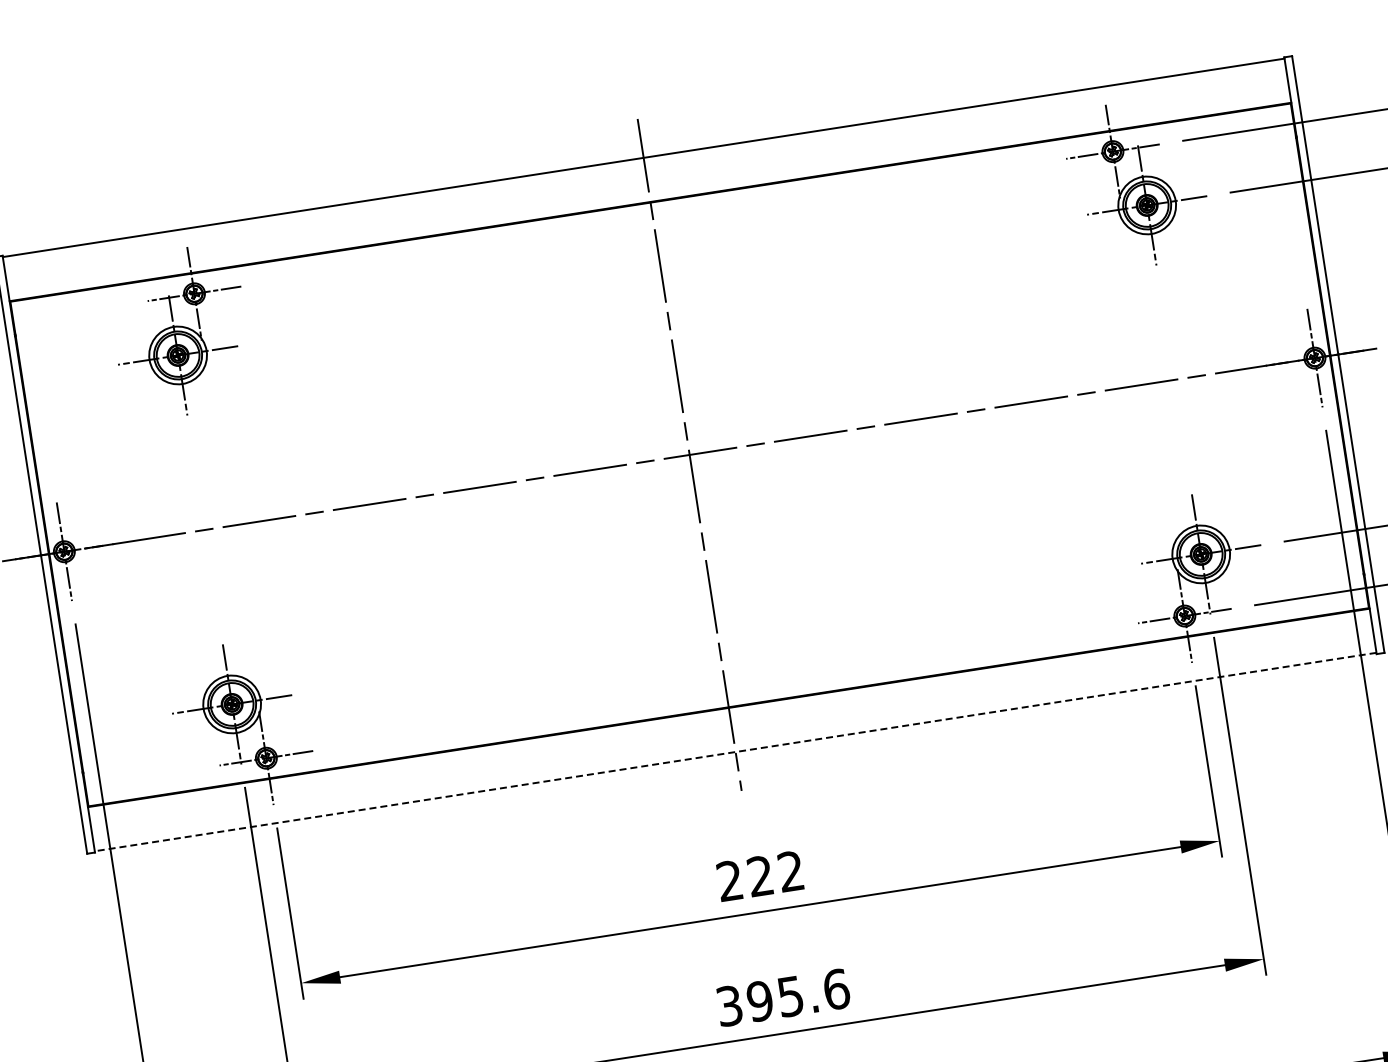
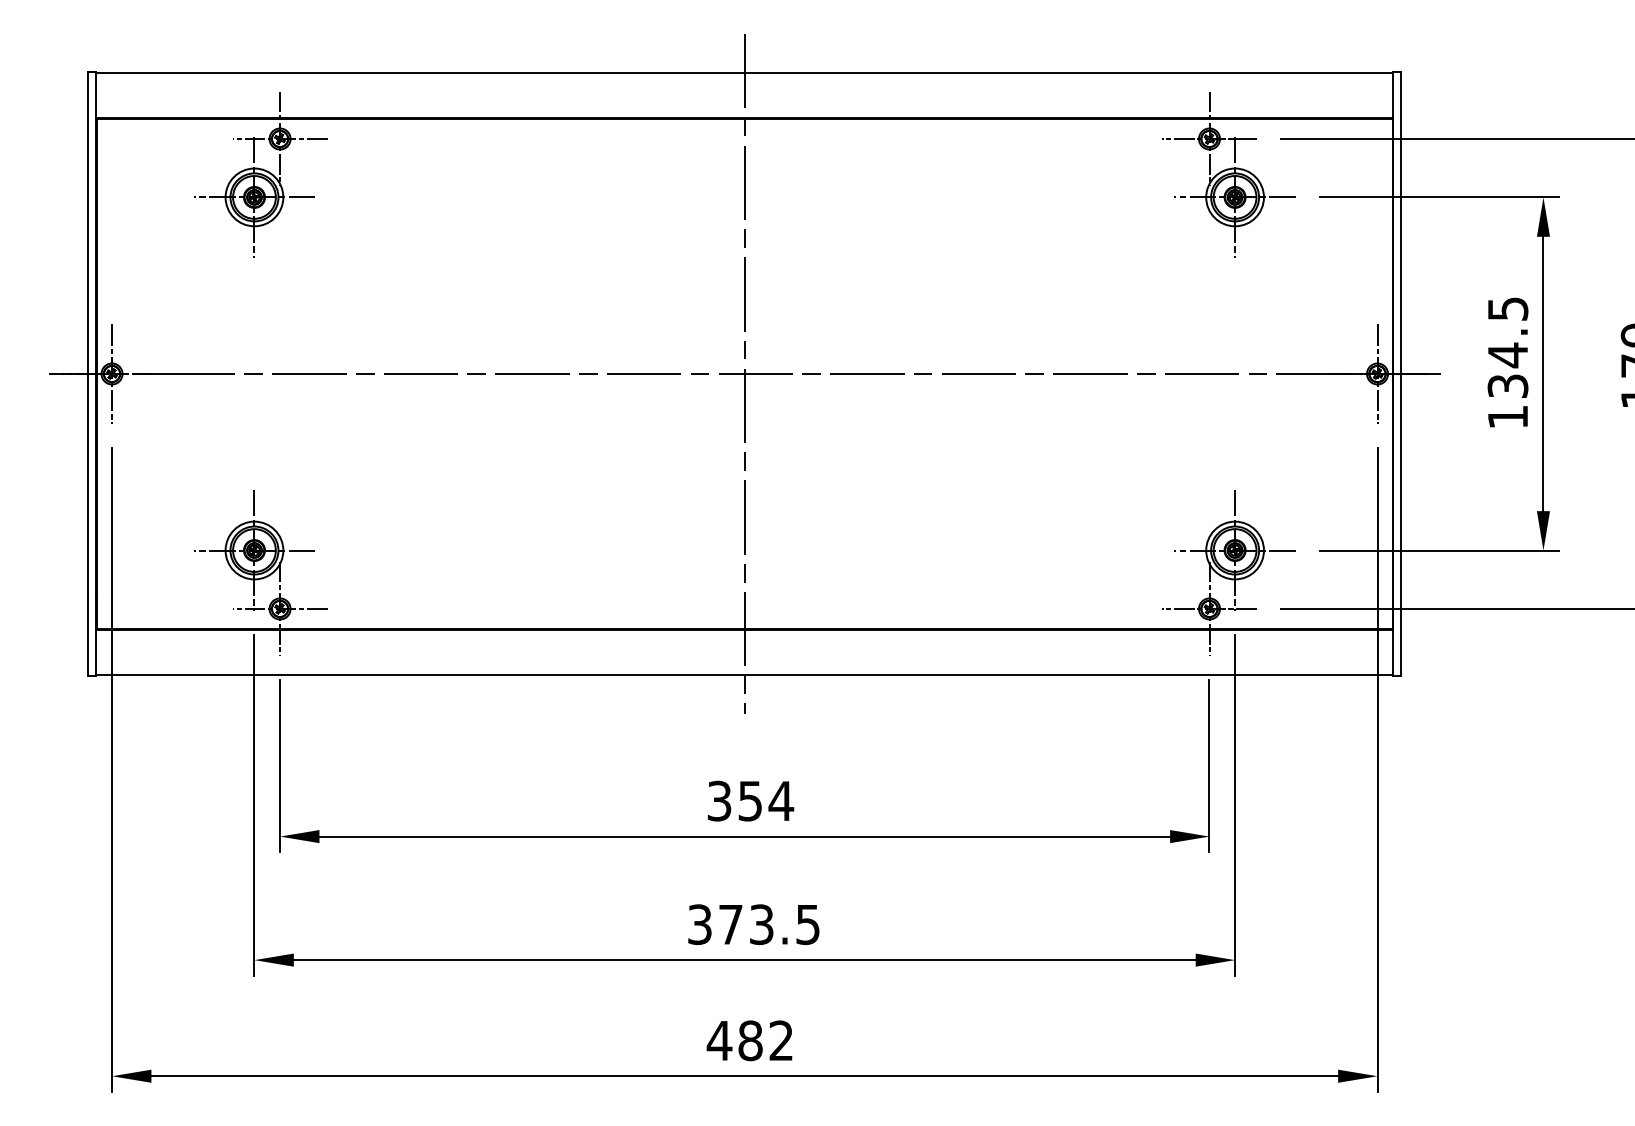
line: (735, 751) -> (744, 674), dashed -> solid
text: (760, 875) -> (750, 800), 222 -> 354
text: (798, 995) -> (769, 924), 395.6 -> 373.5

